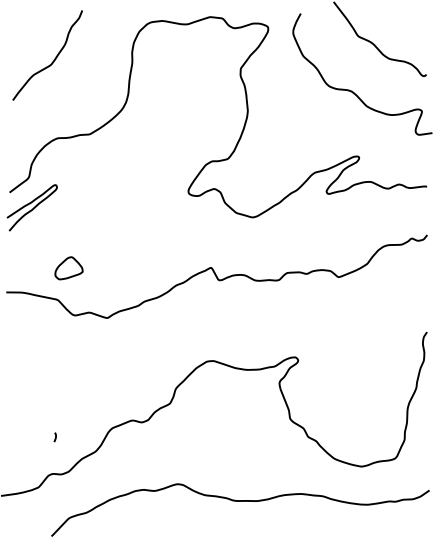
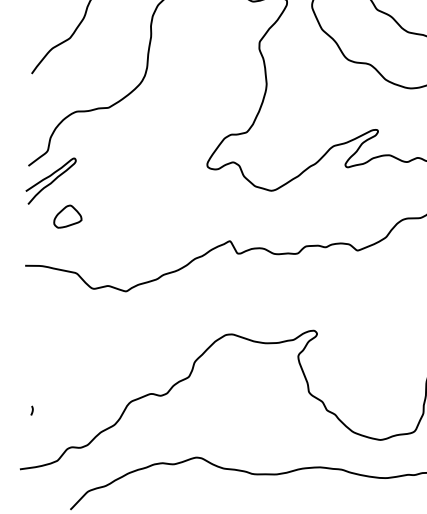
part: (68, 268) -> (67, 216), moved
curve: (55, 437) -> (32, 410), moved

